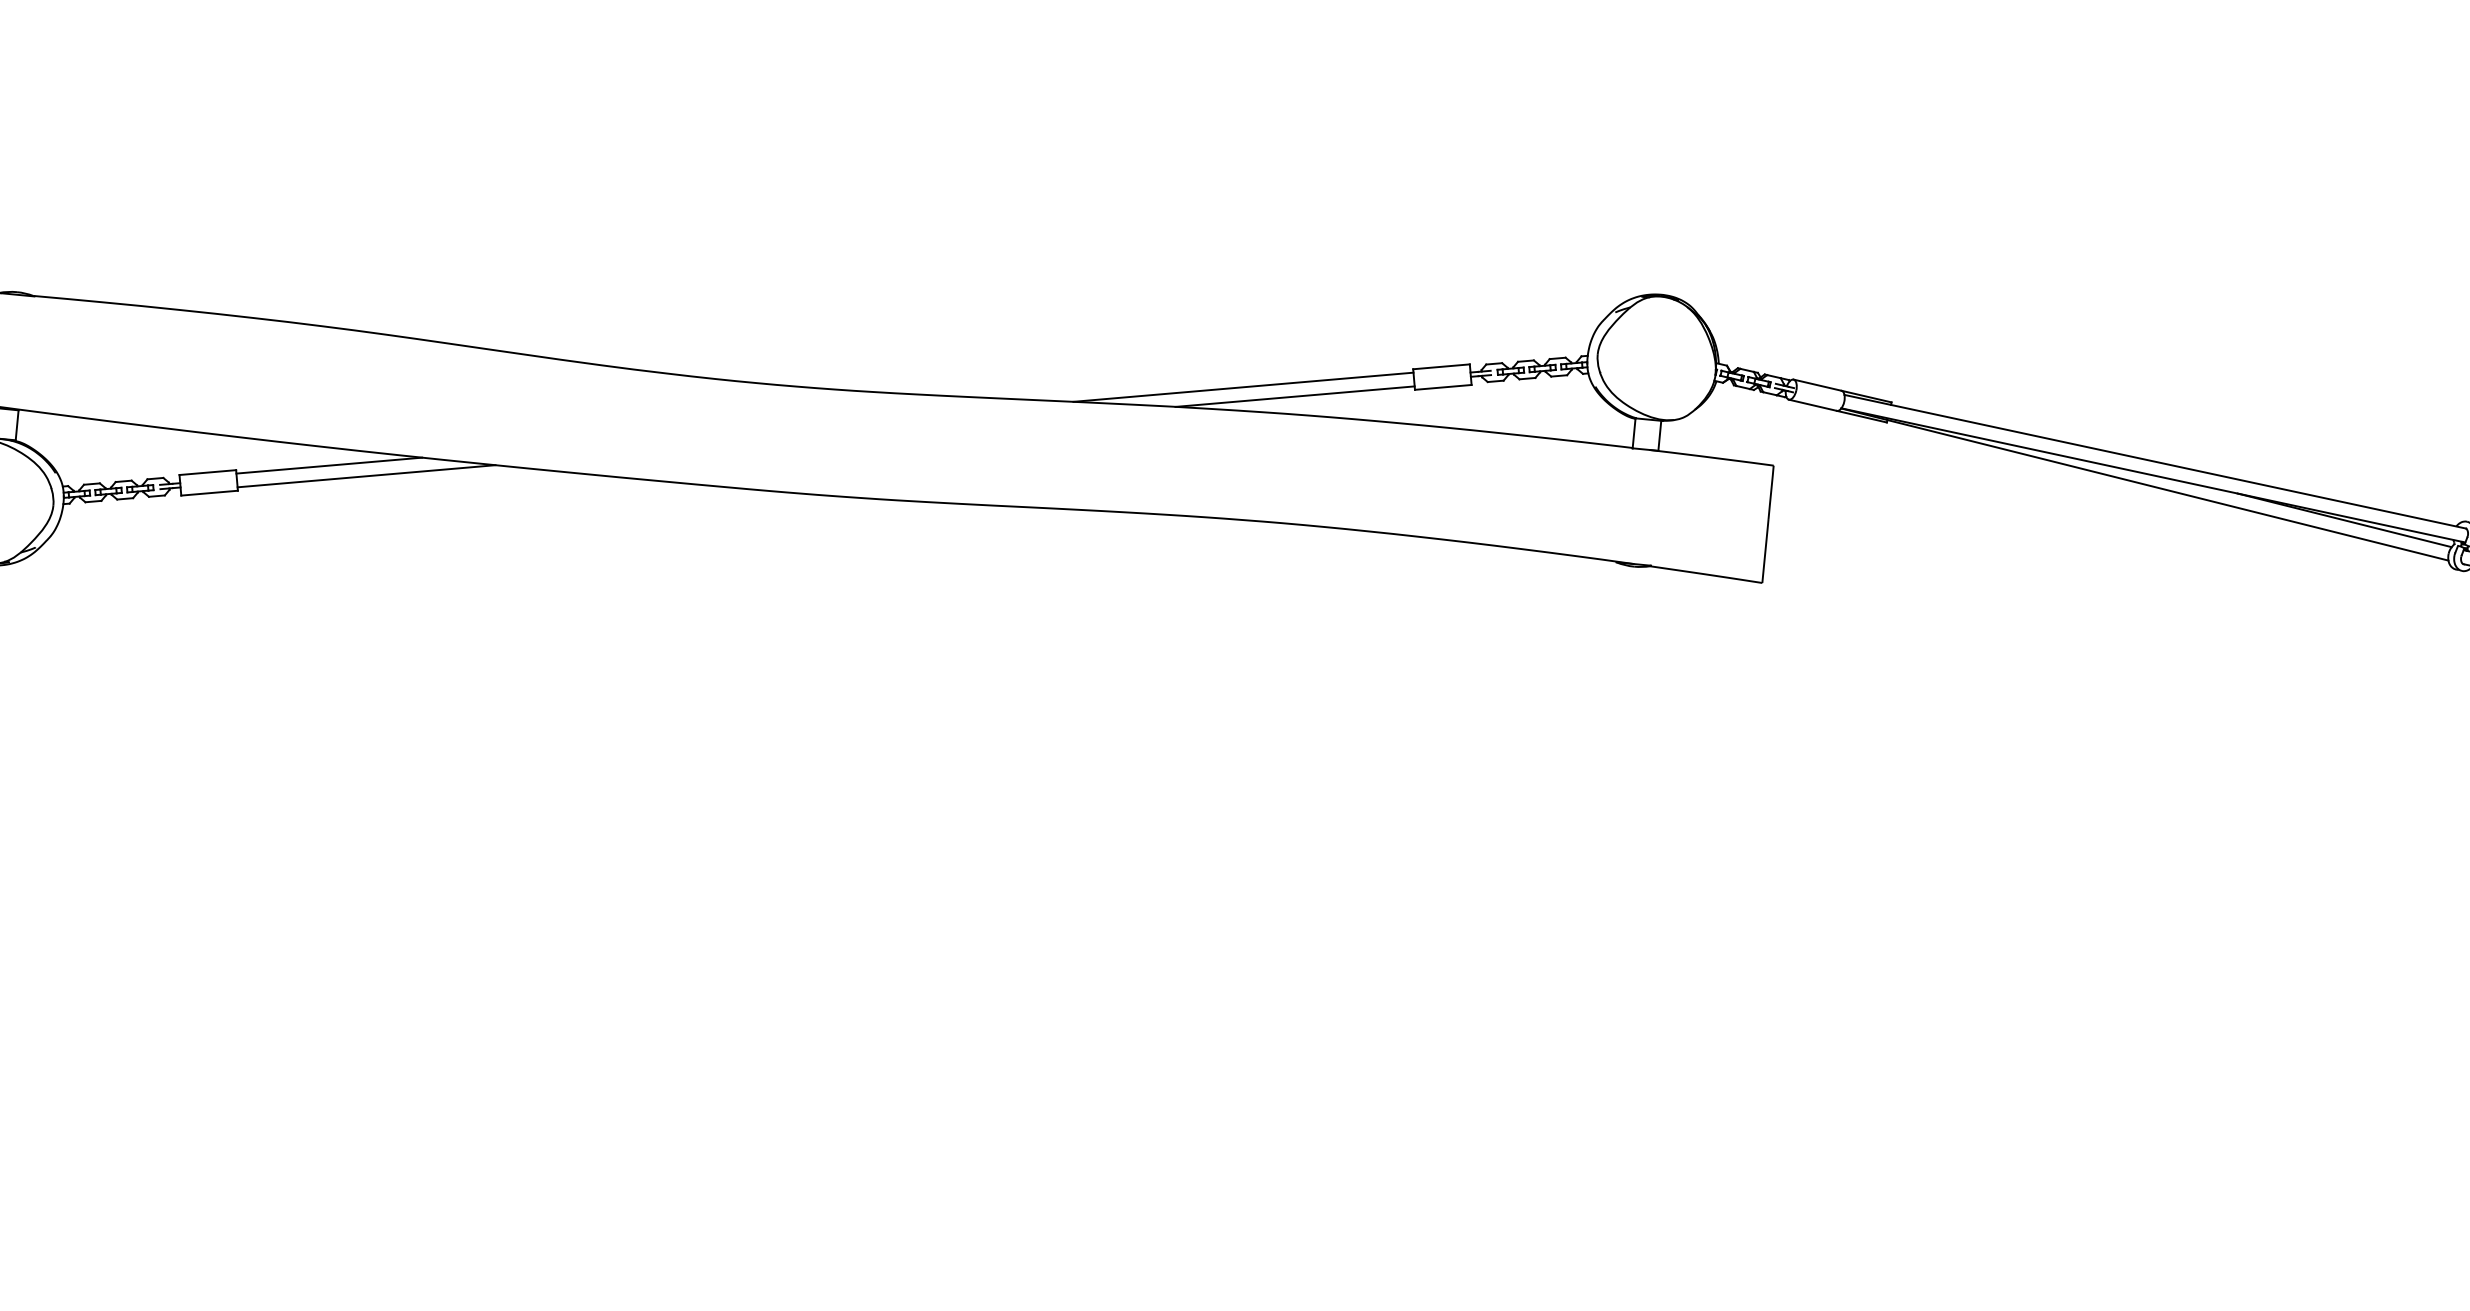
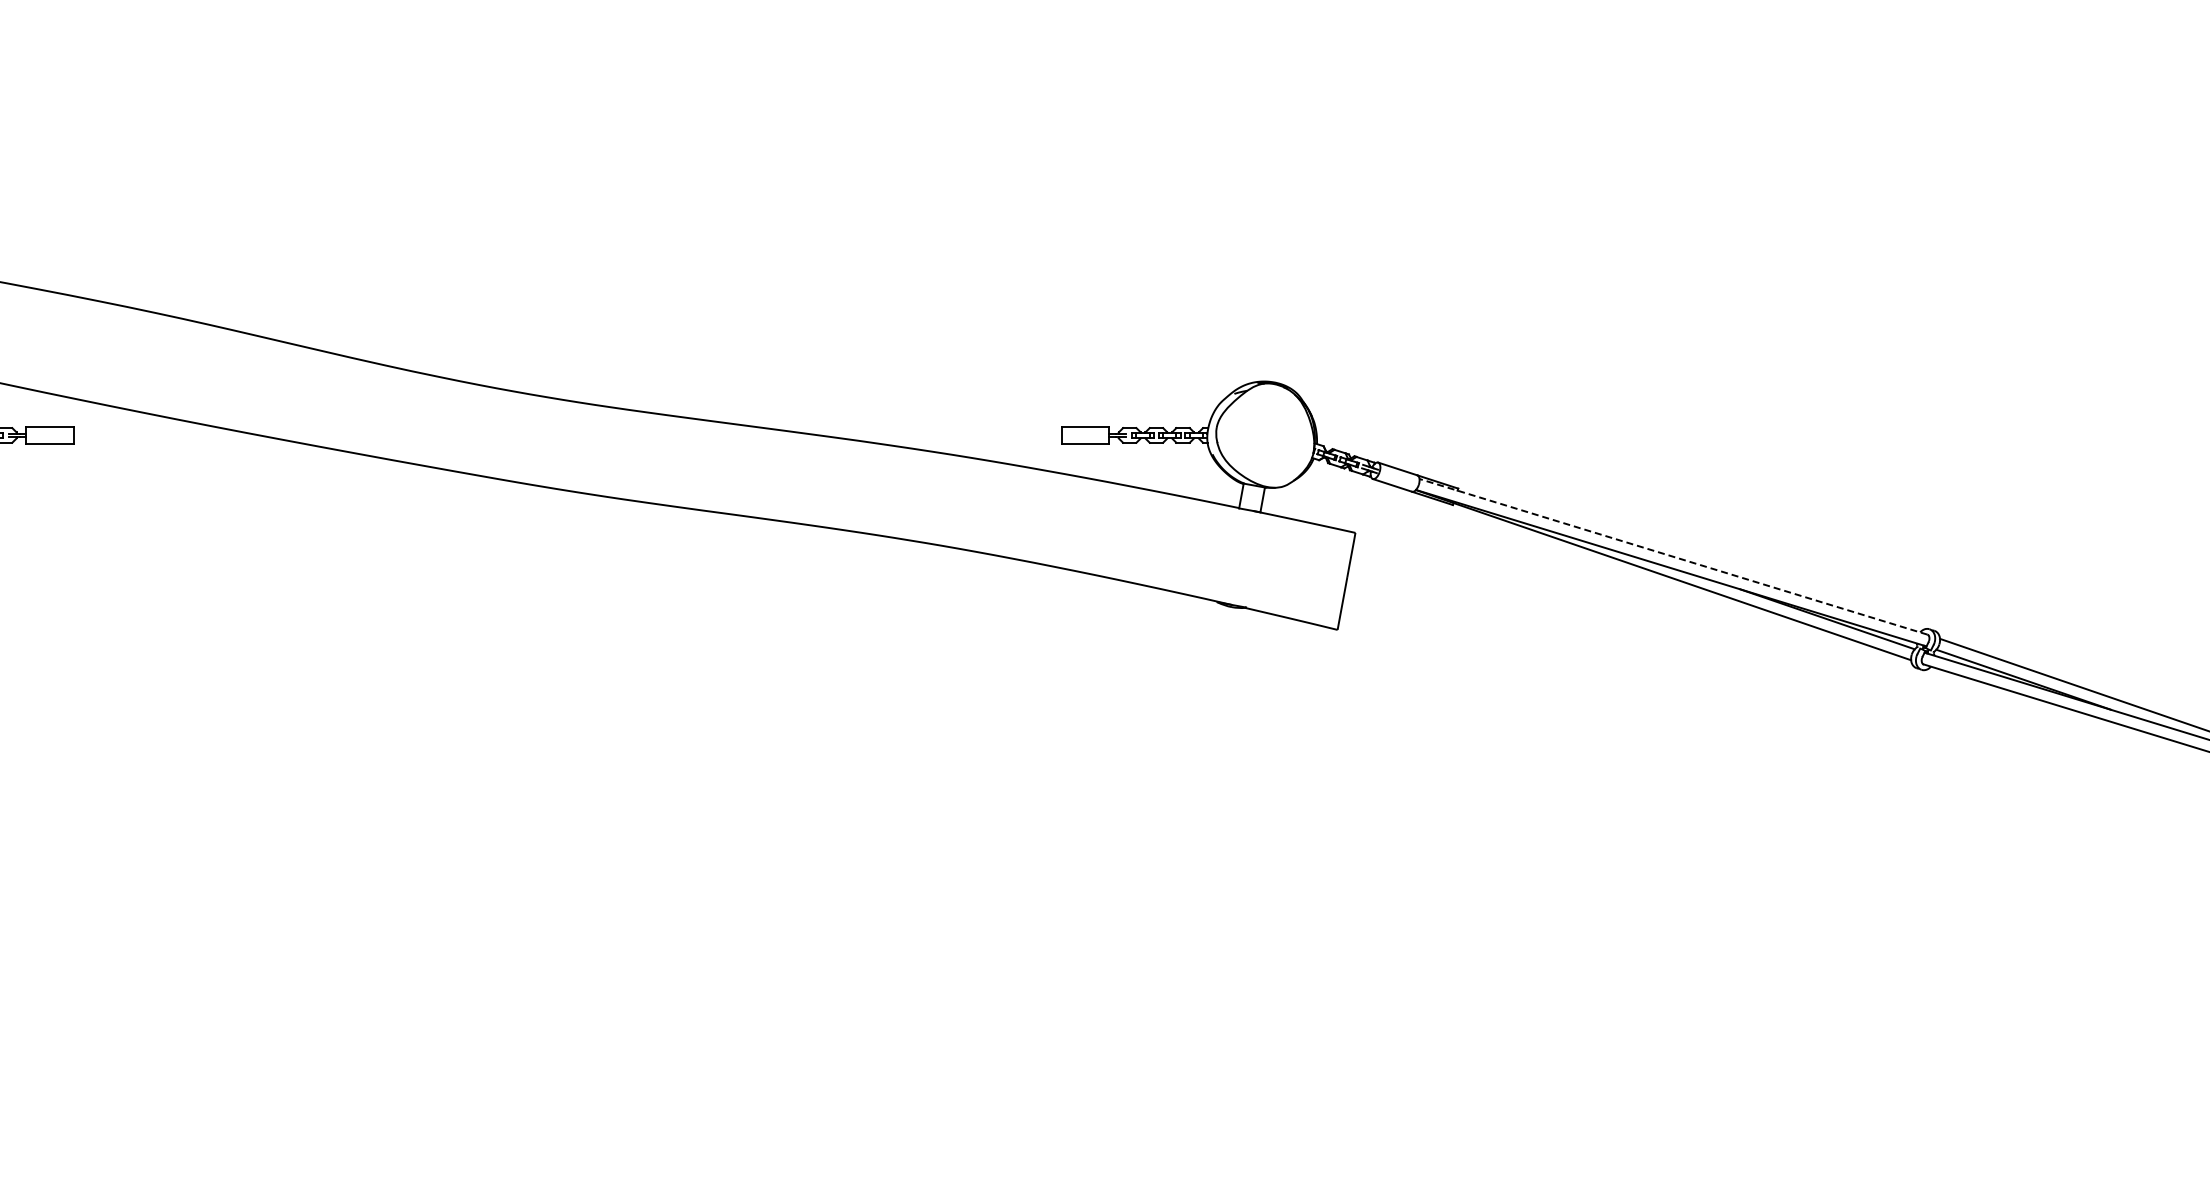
line: (1242, 387) -> (918, 429), removed
line: (1295, 397) -> (961, 441), removed
line: (2154, 461) -> (1673, 556), solid -> dashed
line: (329, 465) -> (151, 429), removed
line: (366, 476) -> (181, 441), removed

